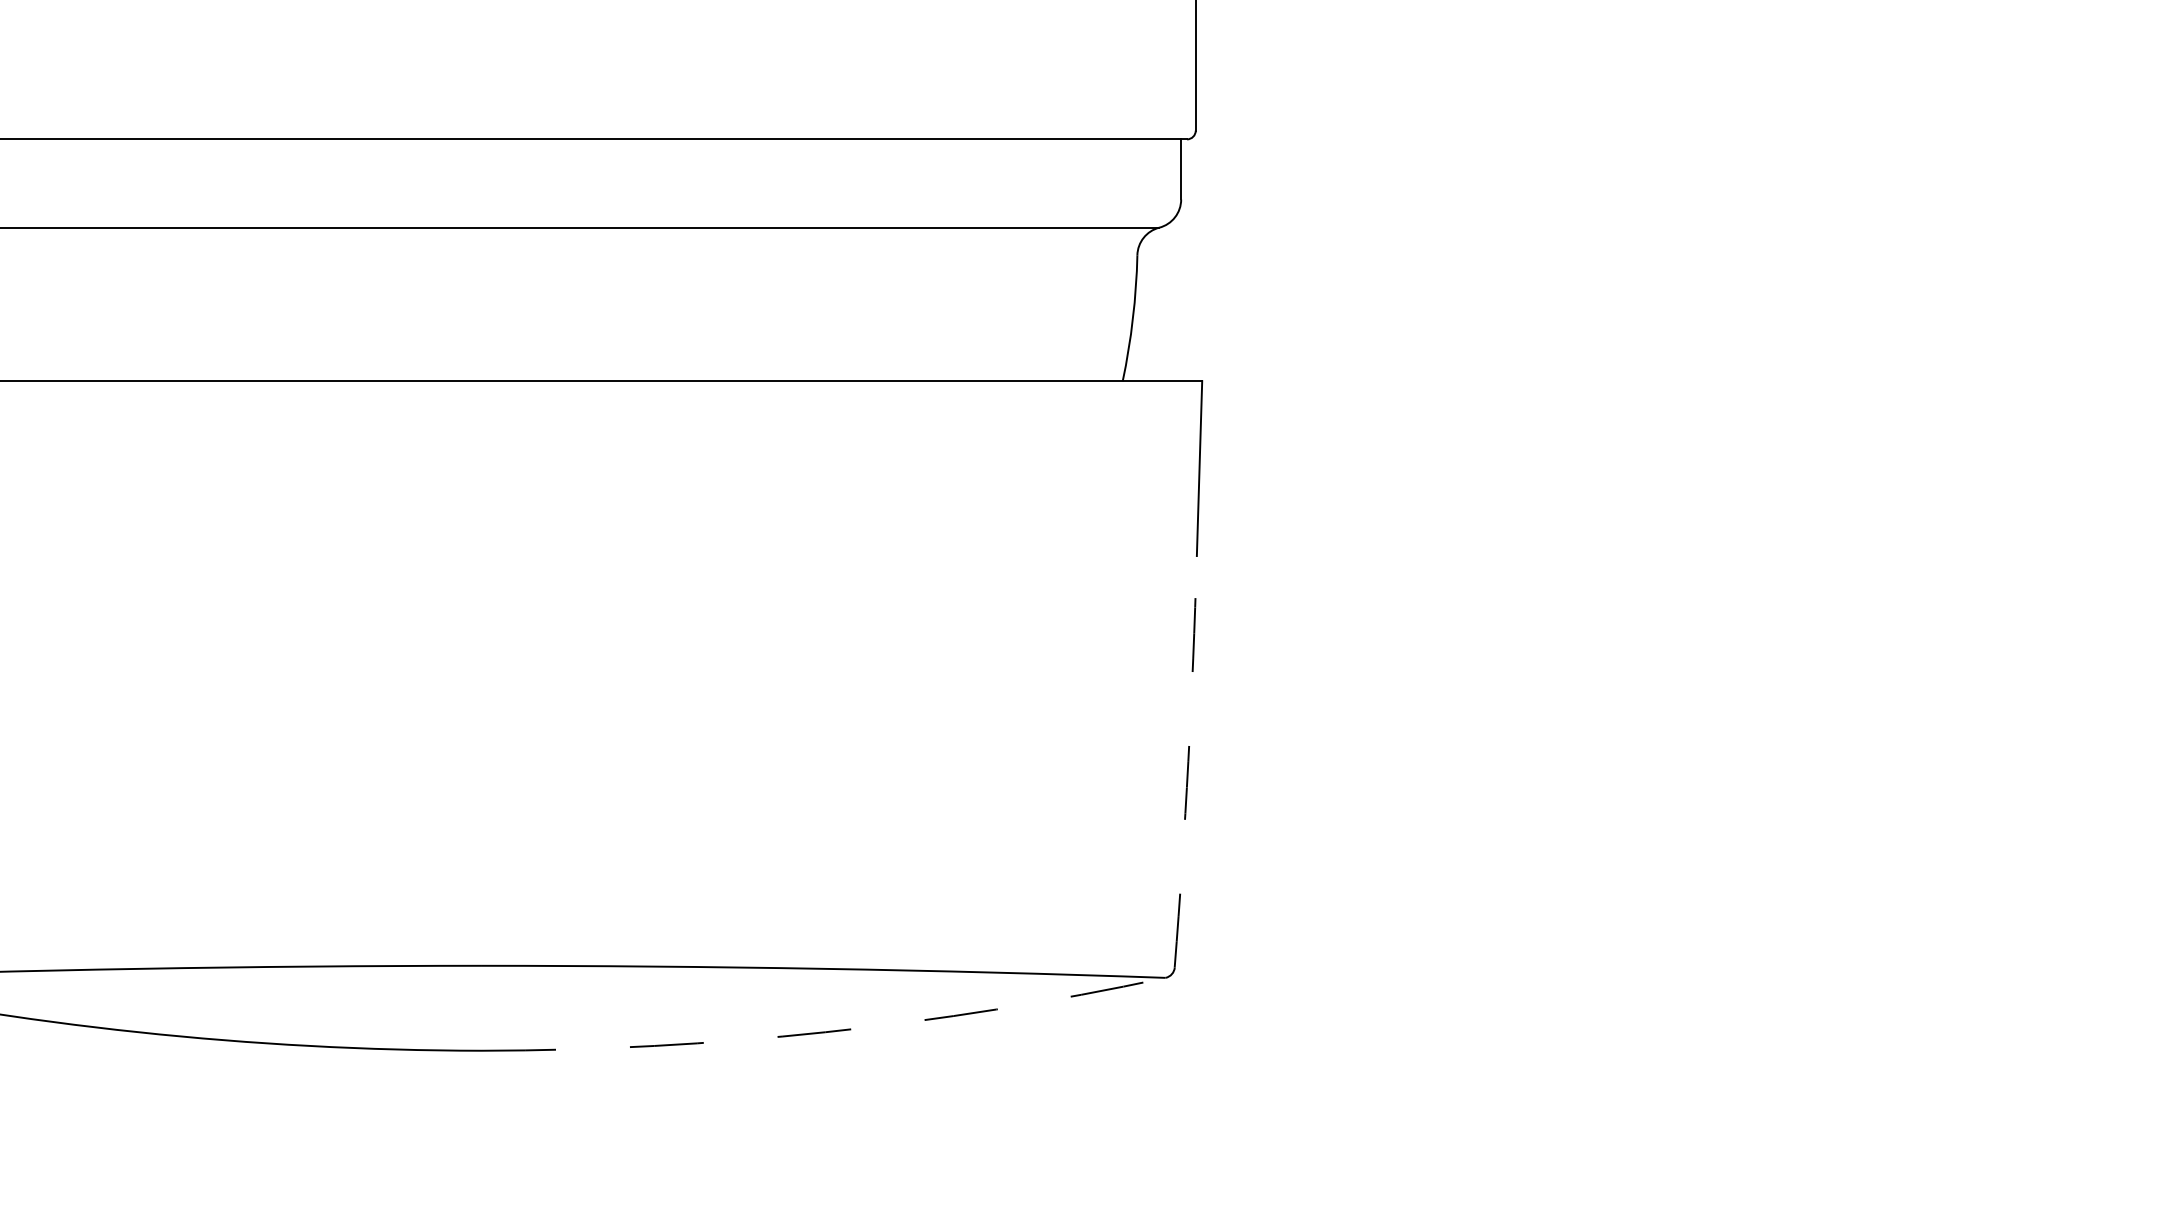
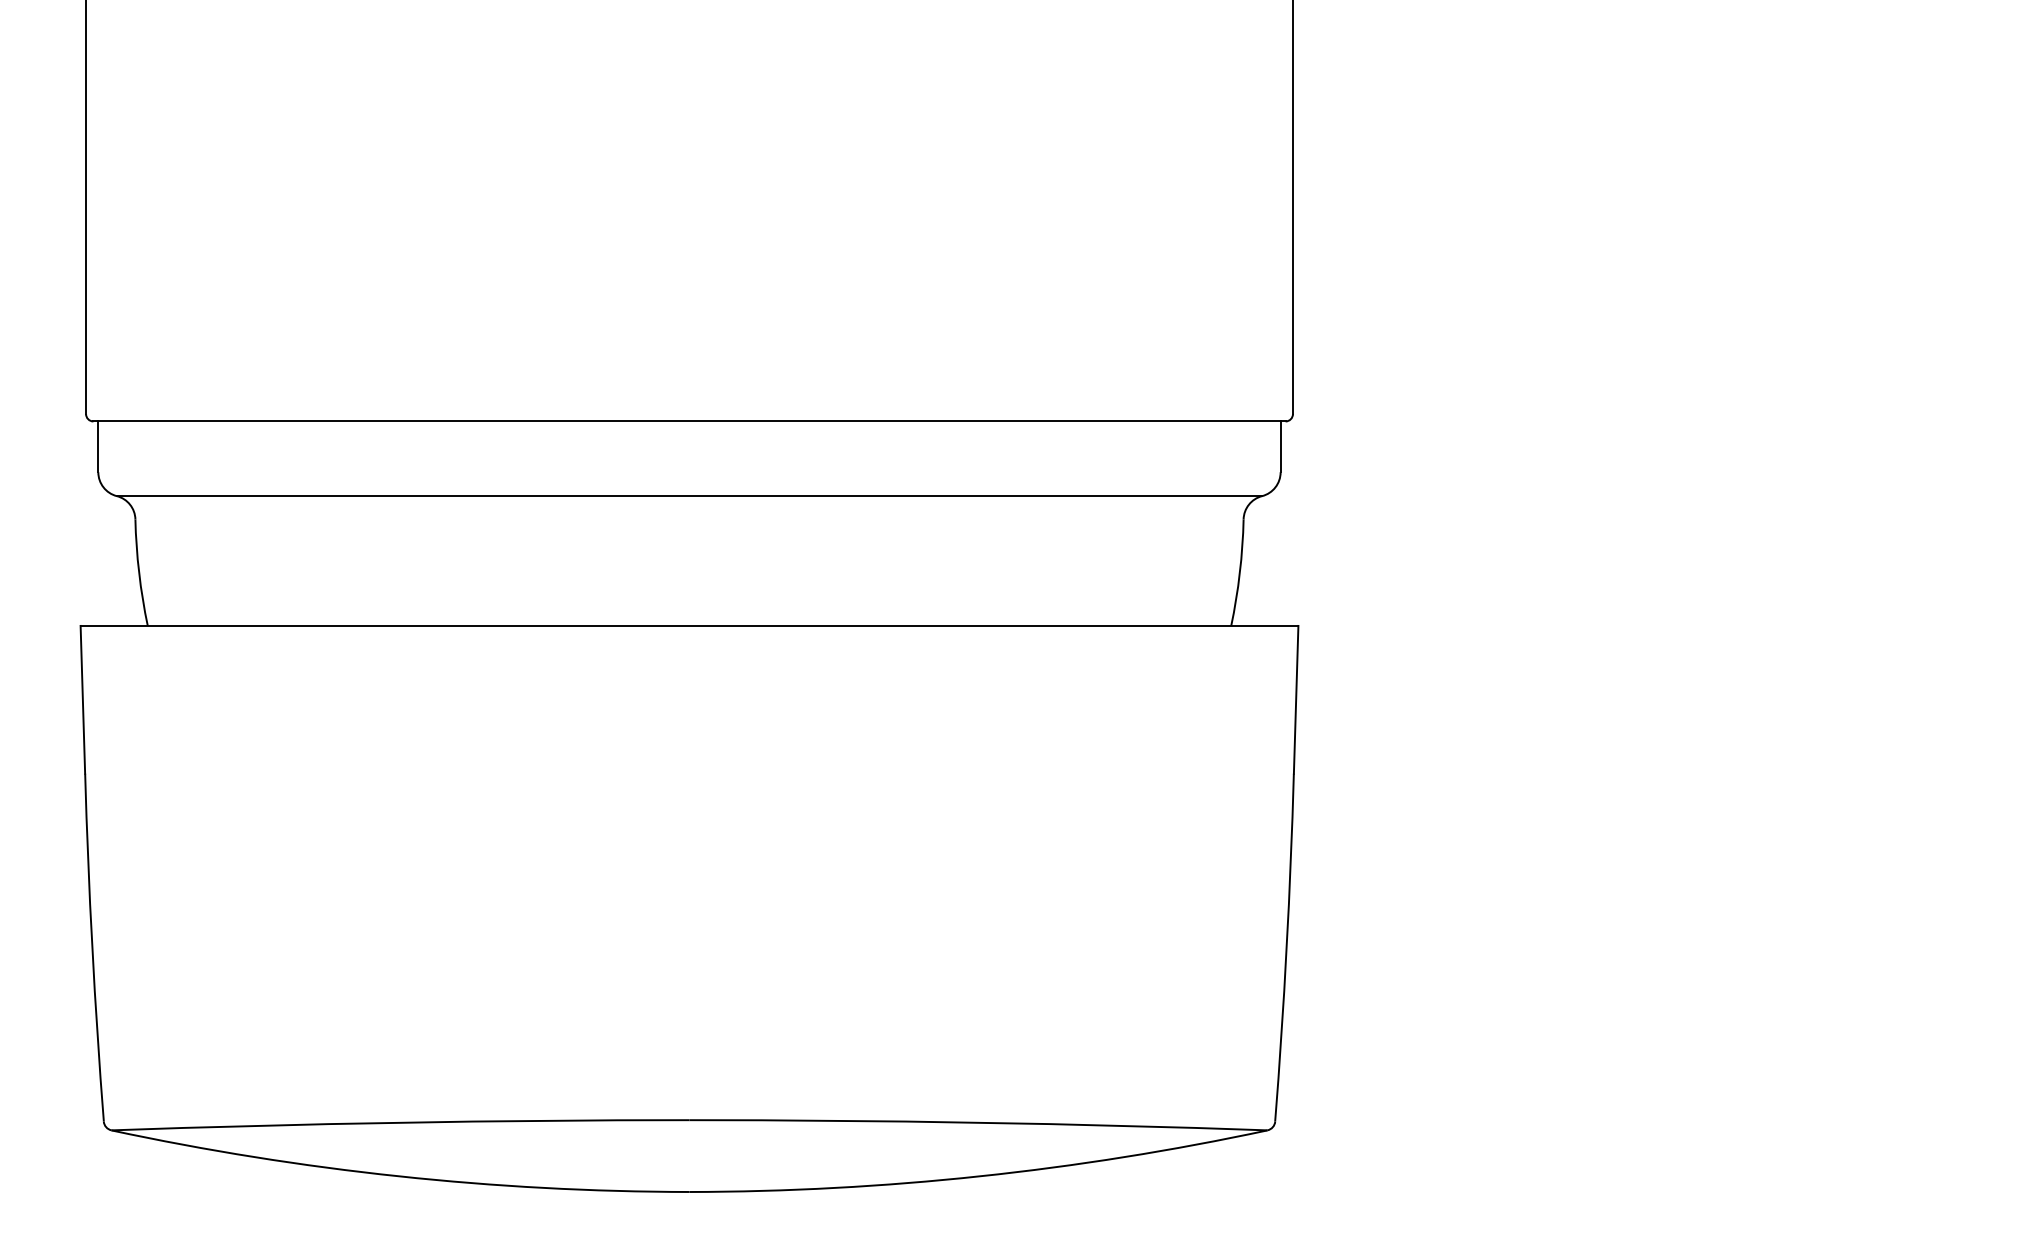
arc: (1188, 761) -> (1286, 947), dashed -> solid
arc: (826, 1032) -> (980, 1176), dashed -> solid

